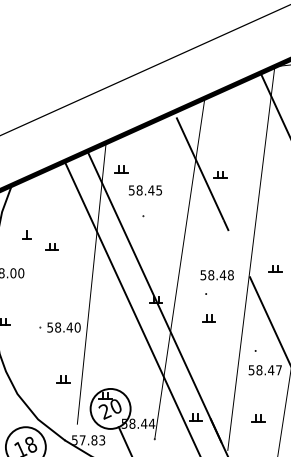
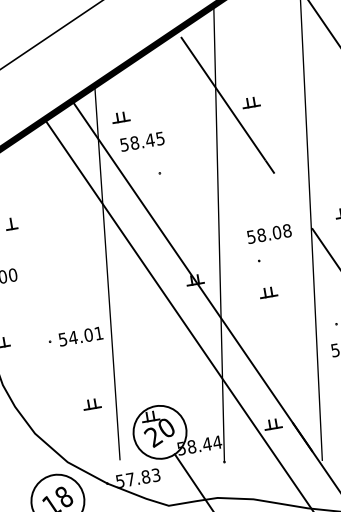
text: (144, 190) -> (141, 141), moved
part: (51, 246) -> (46, 233), removed
text: (222, 275) -> (276, 233), 58.48 -> 58.08
text: (67, 327) -> (85, 335), 58.40 -> 54.01

